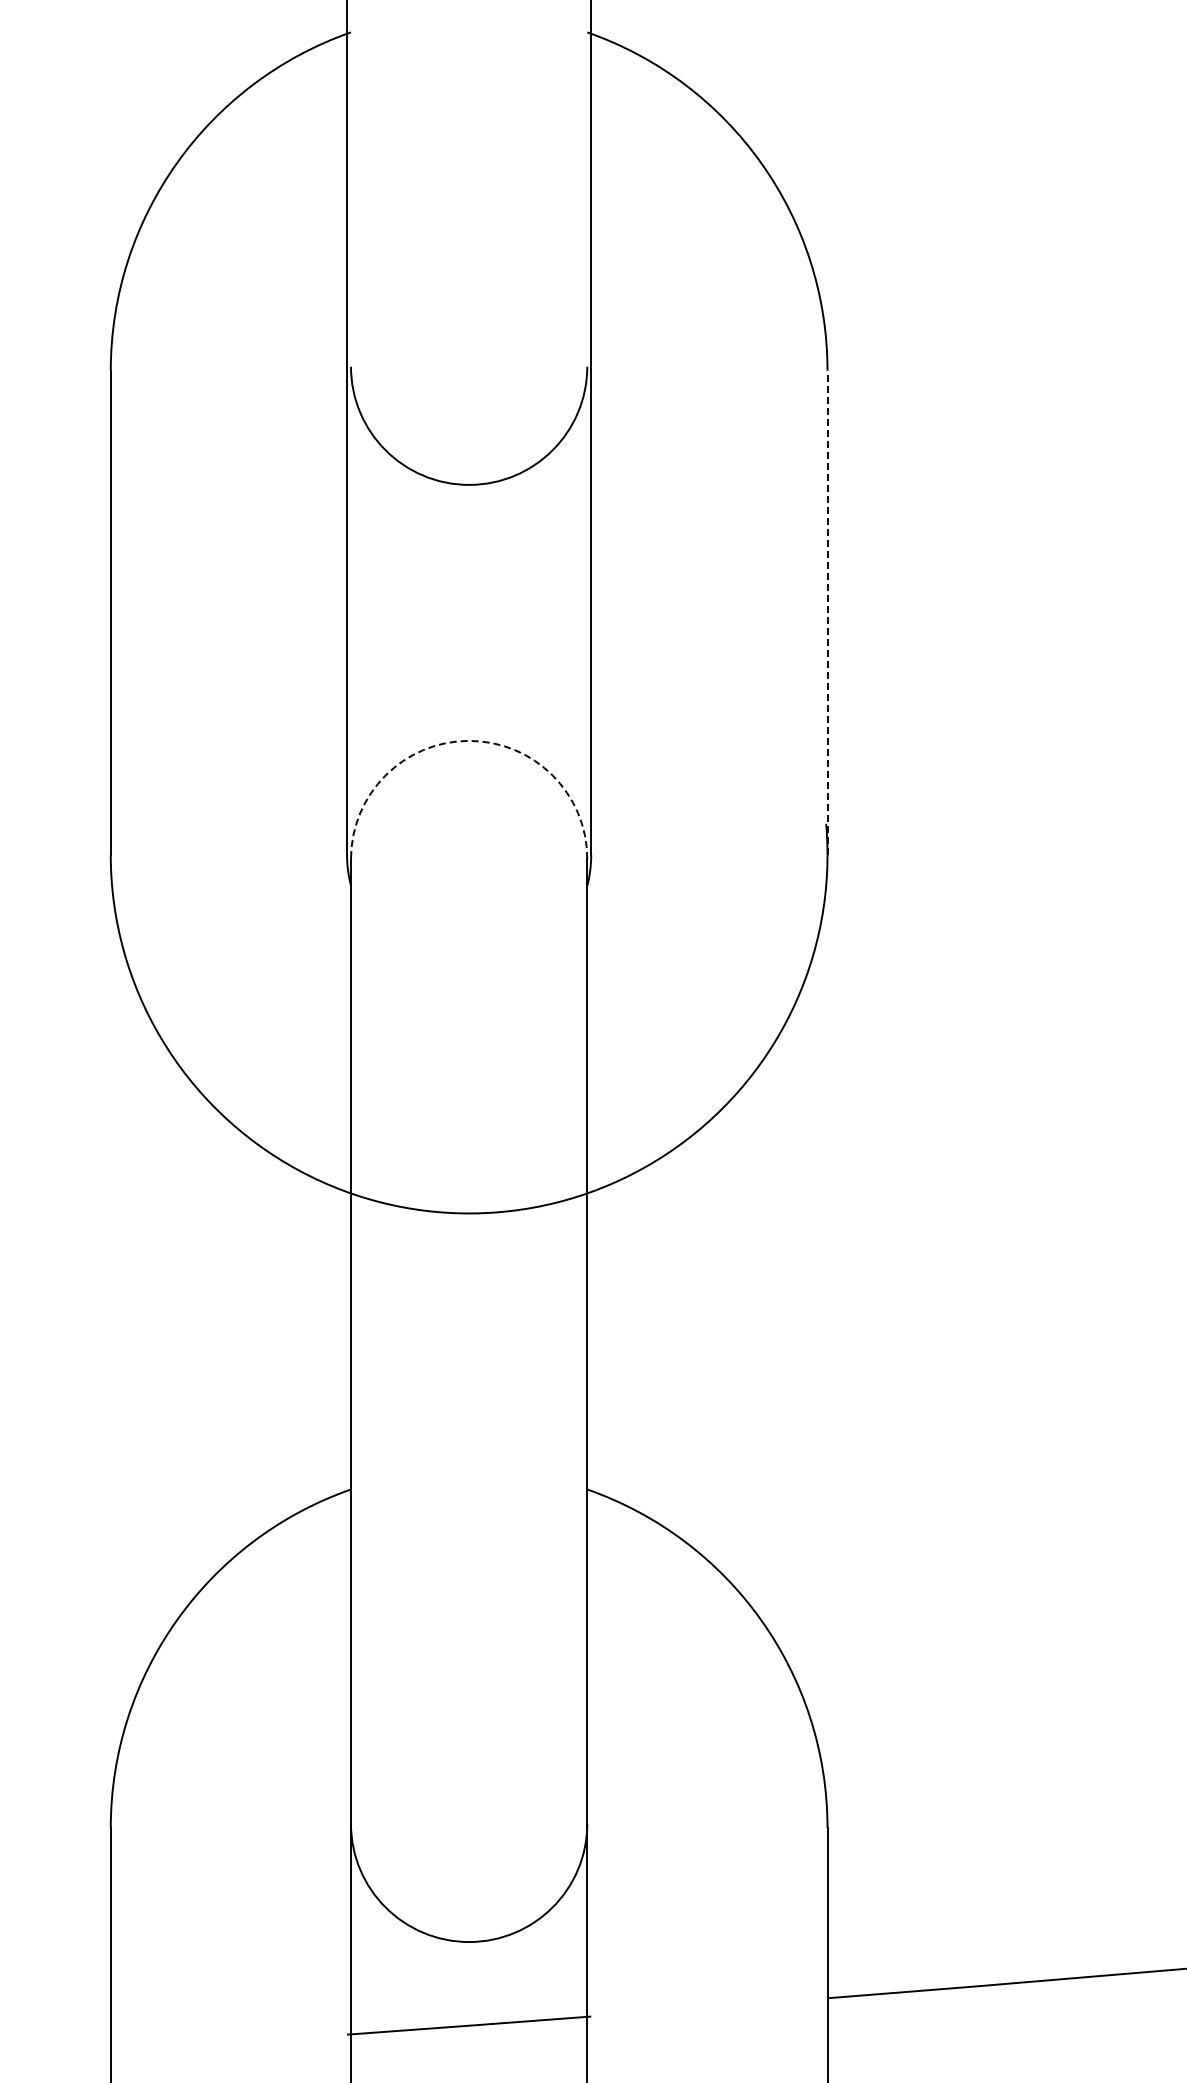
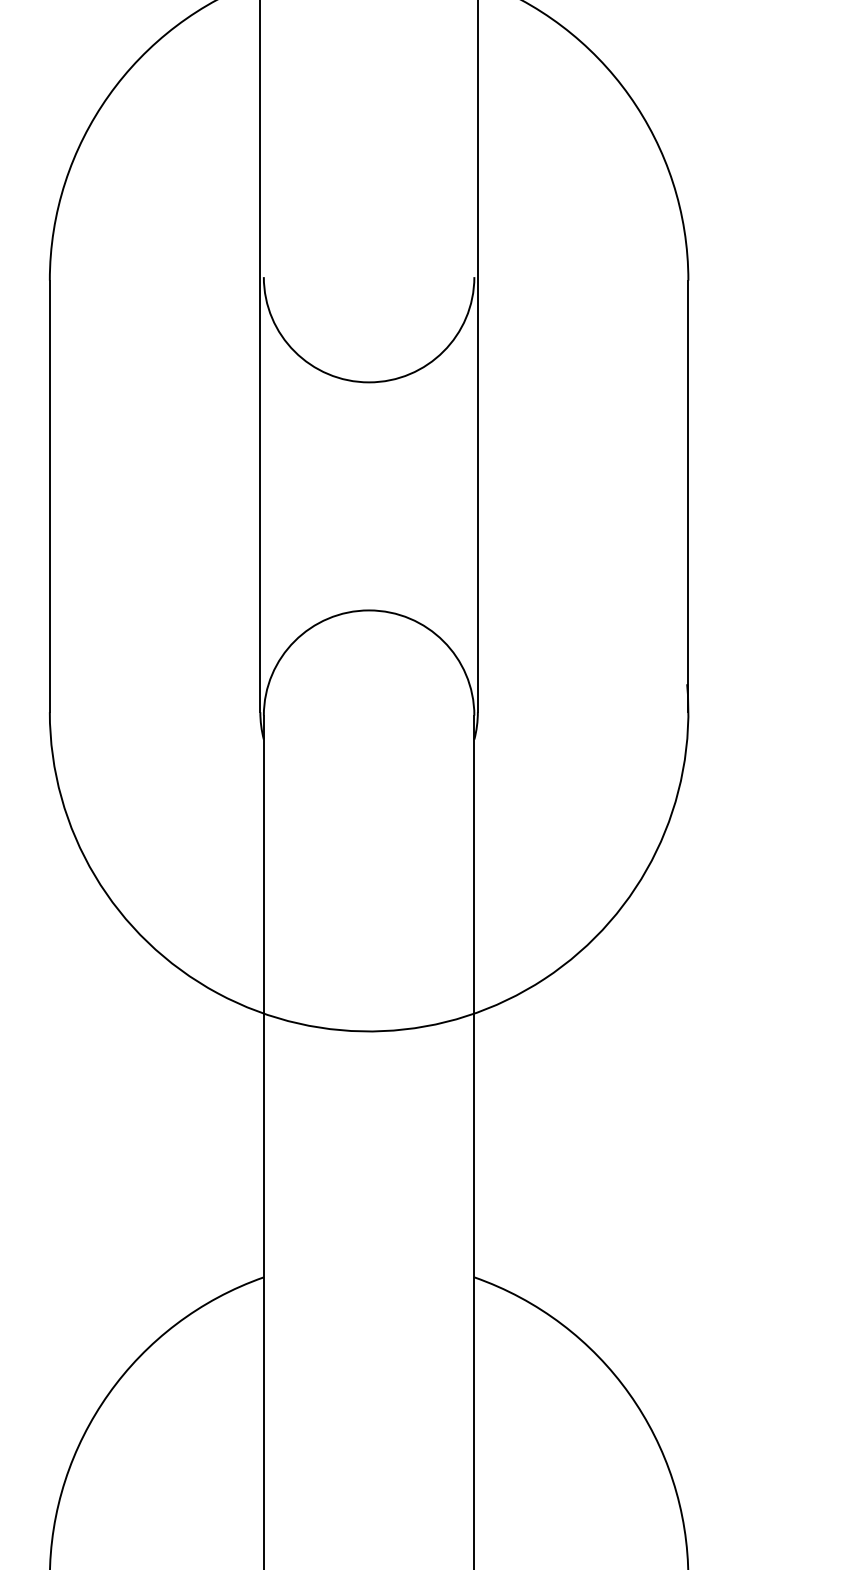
line: (827, 612) -> (688, 496), dashed -> solid
arc: (469, 740) -> (369, 610), dashed -> solid

